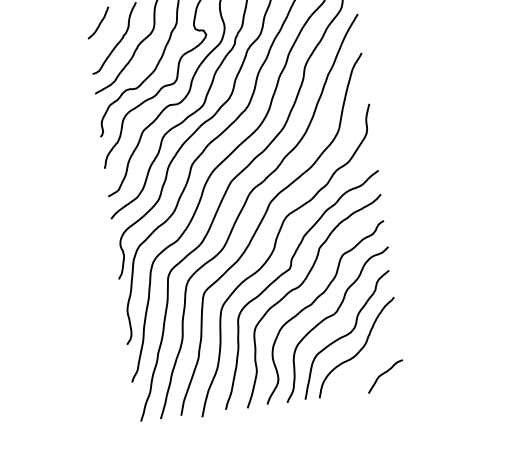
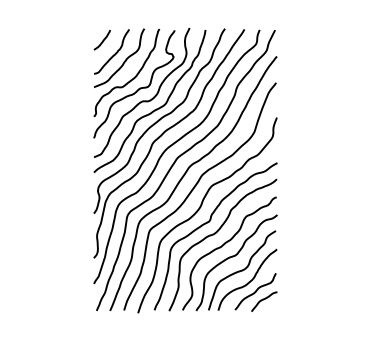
curve: (370, 363) -> (255, 291), added

